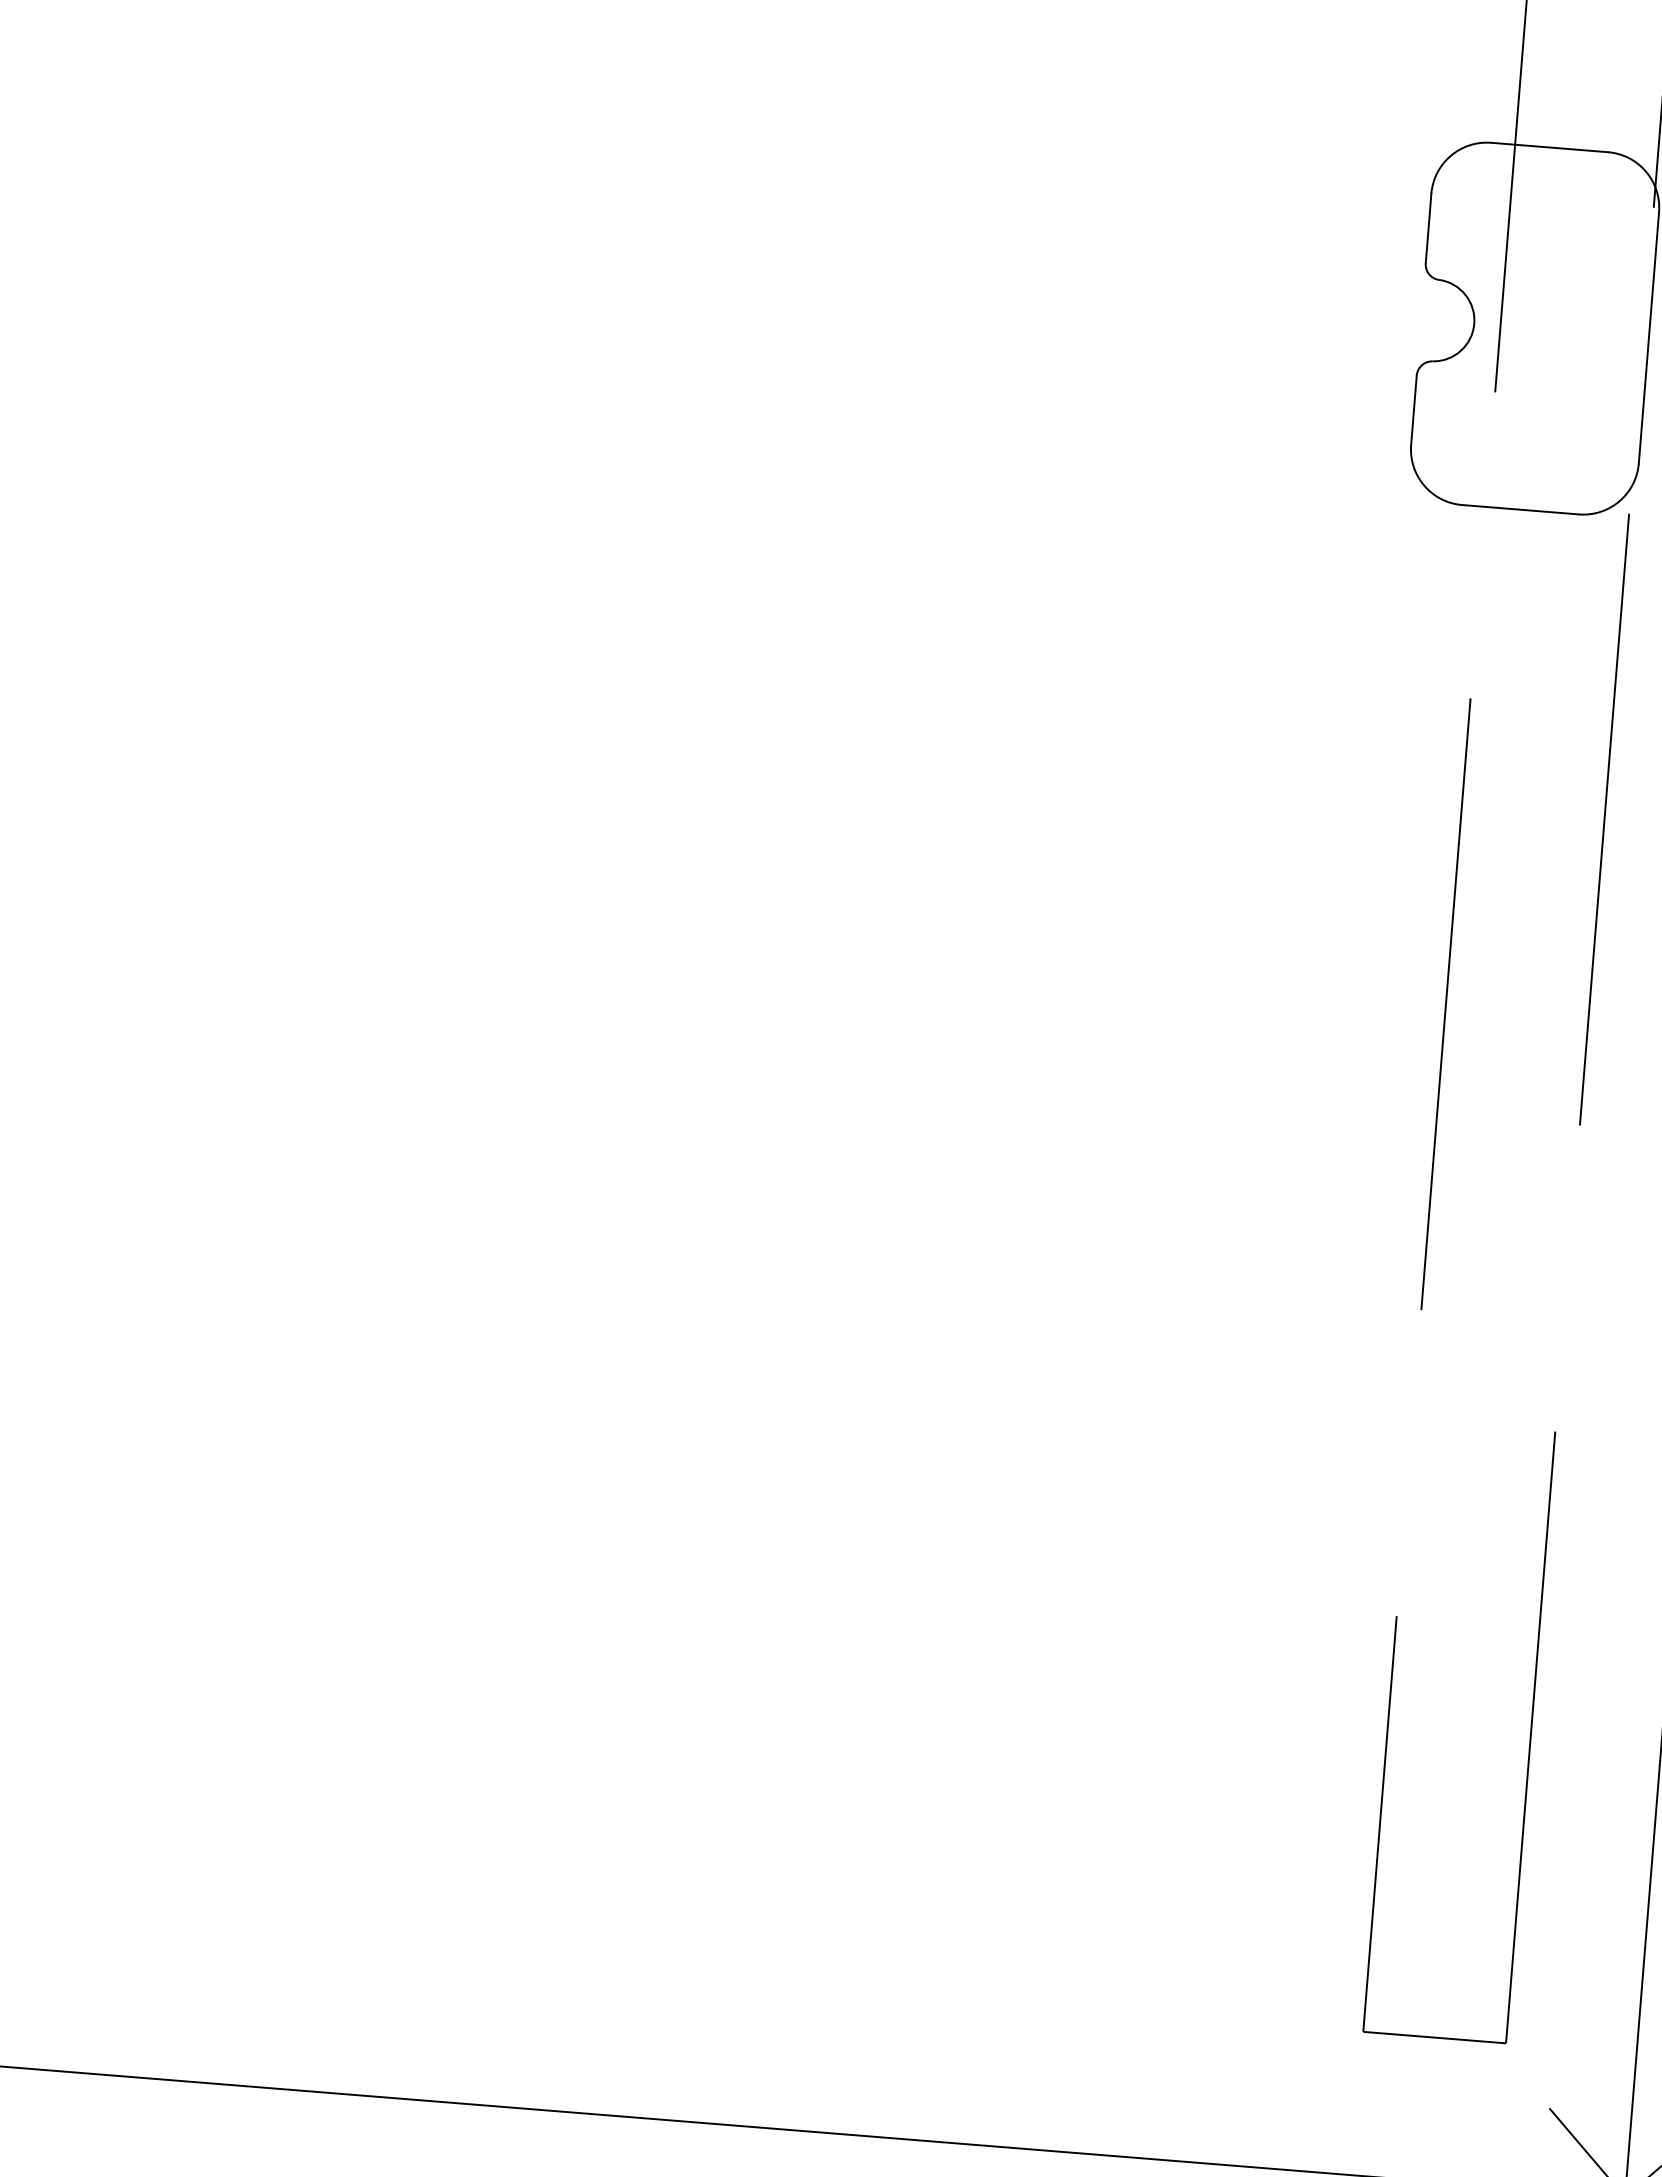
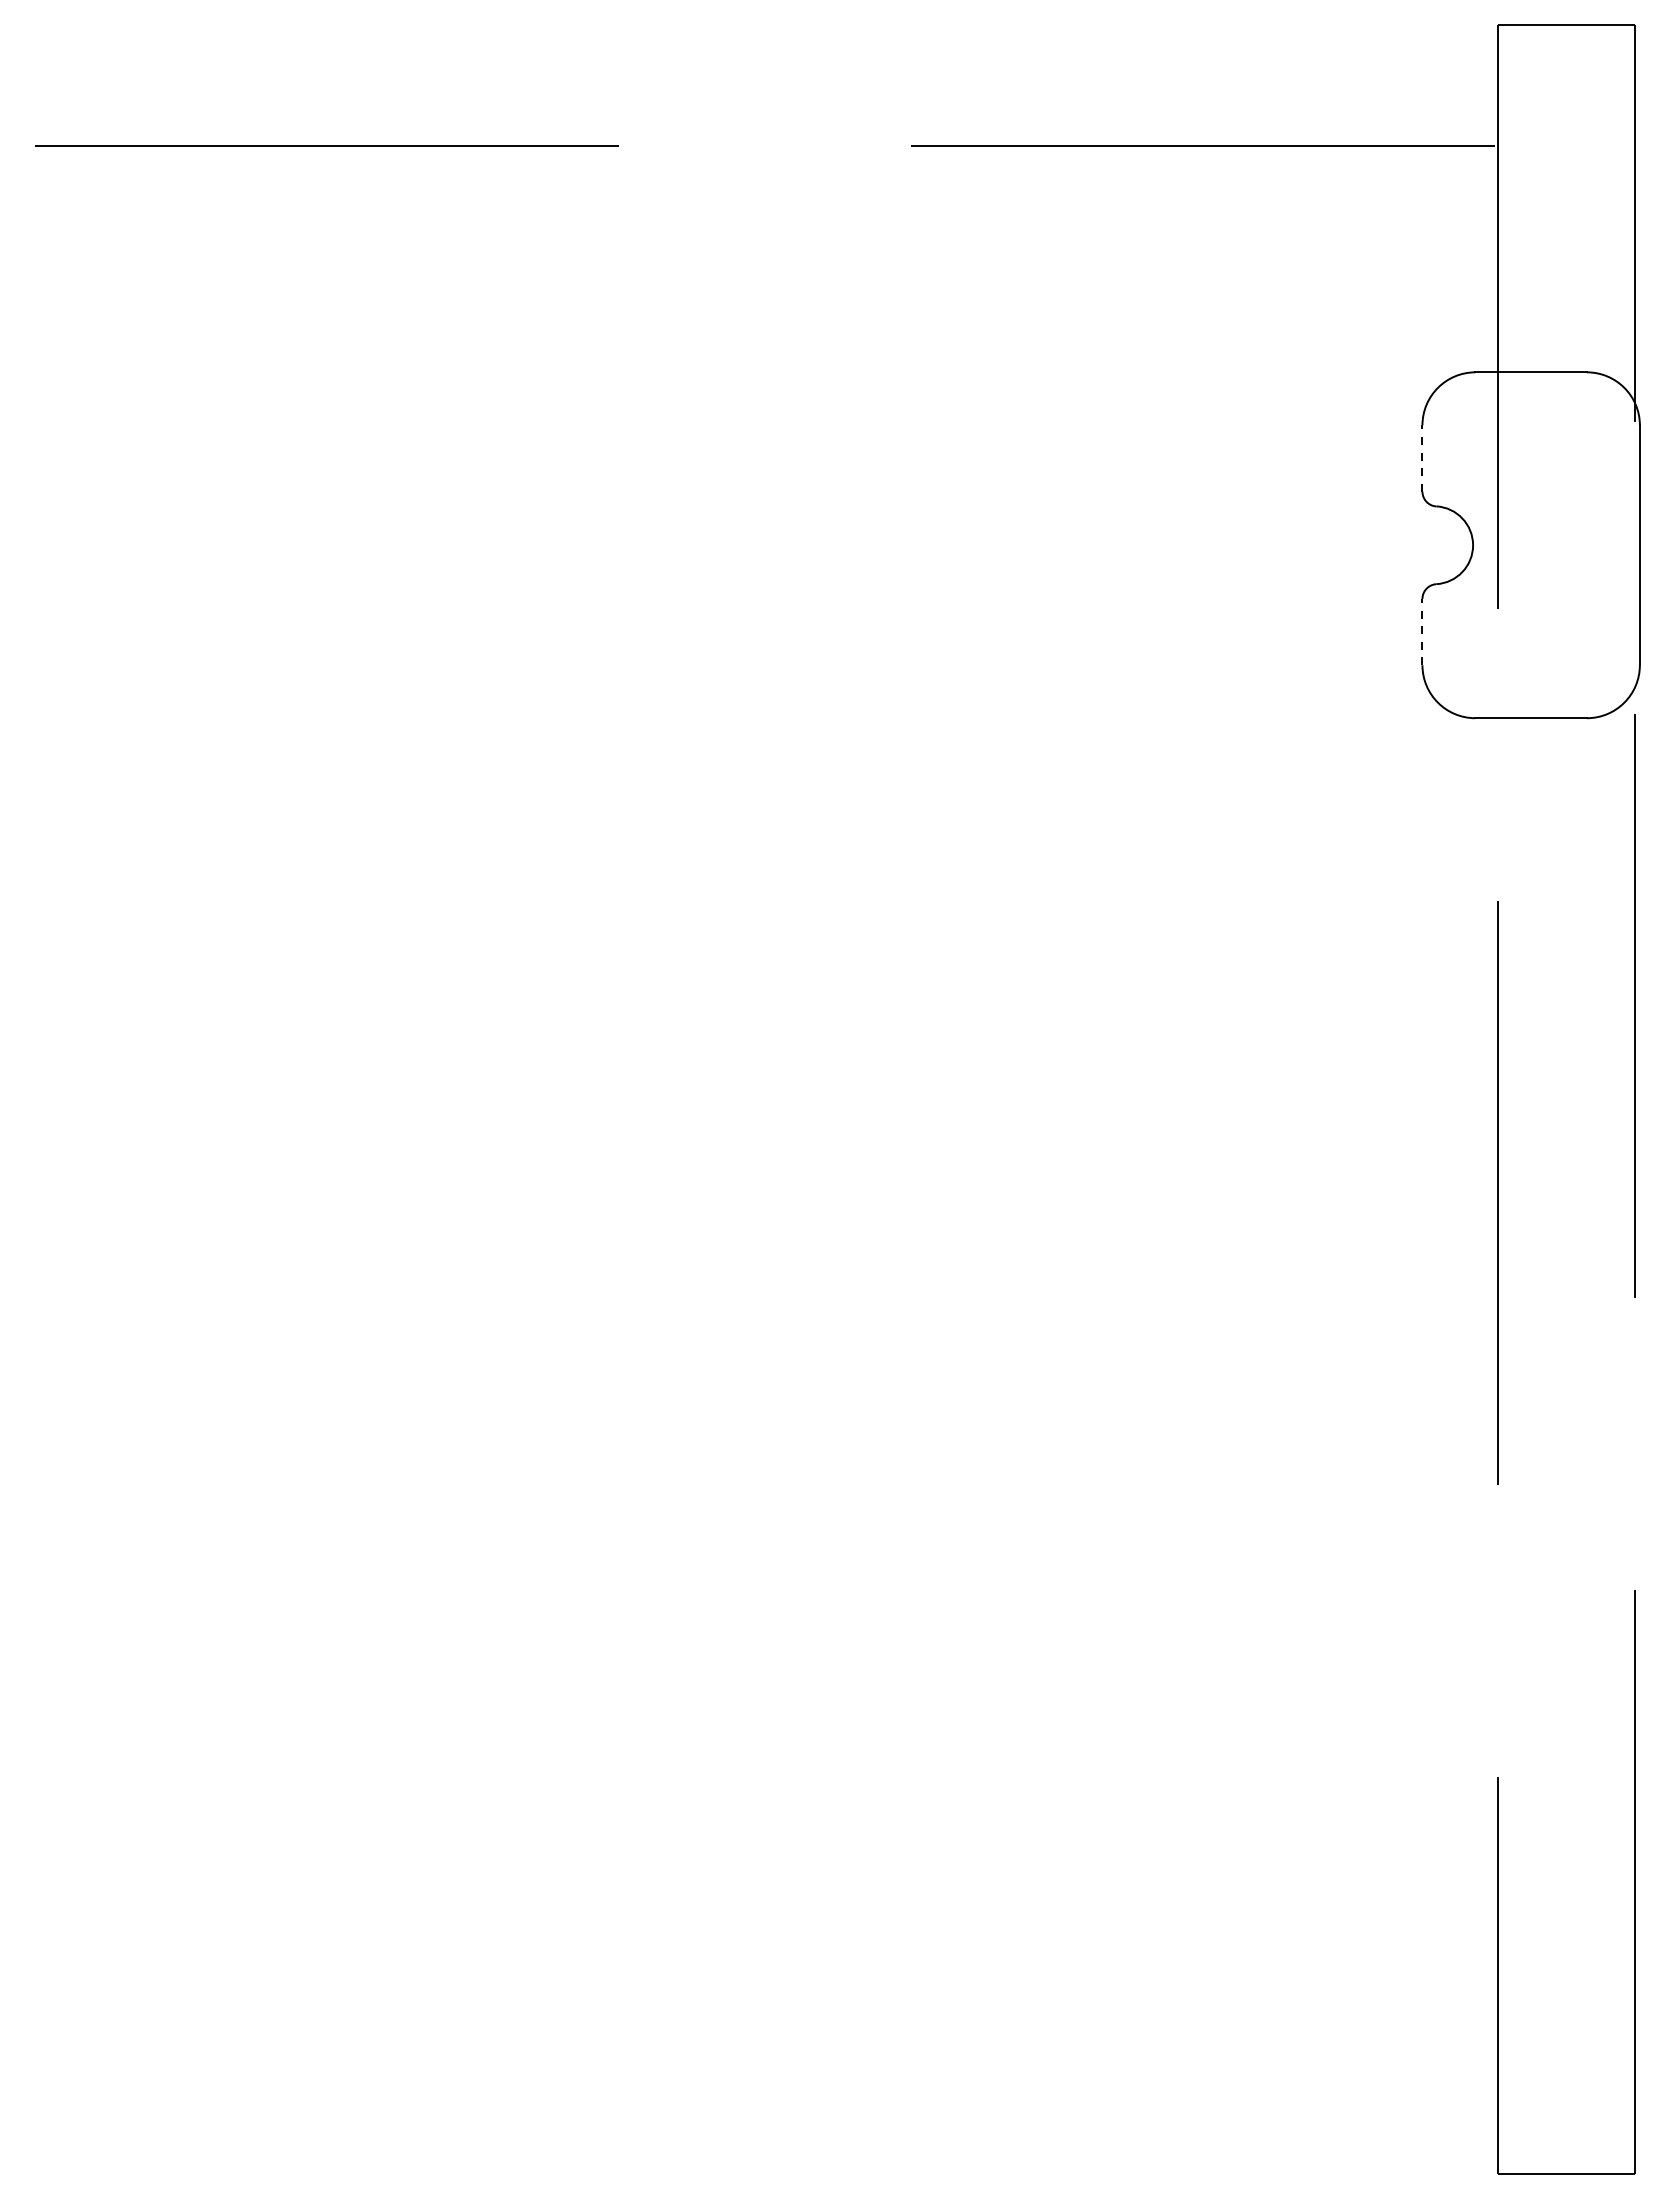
line: (1428, 228) -> (1422, 458), solid -> dashed
line: (1414, 409) -> (1422, 631), solid -> dashed

